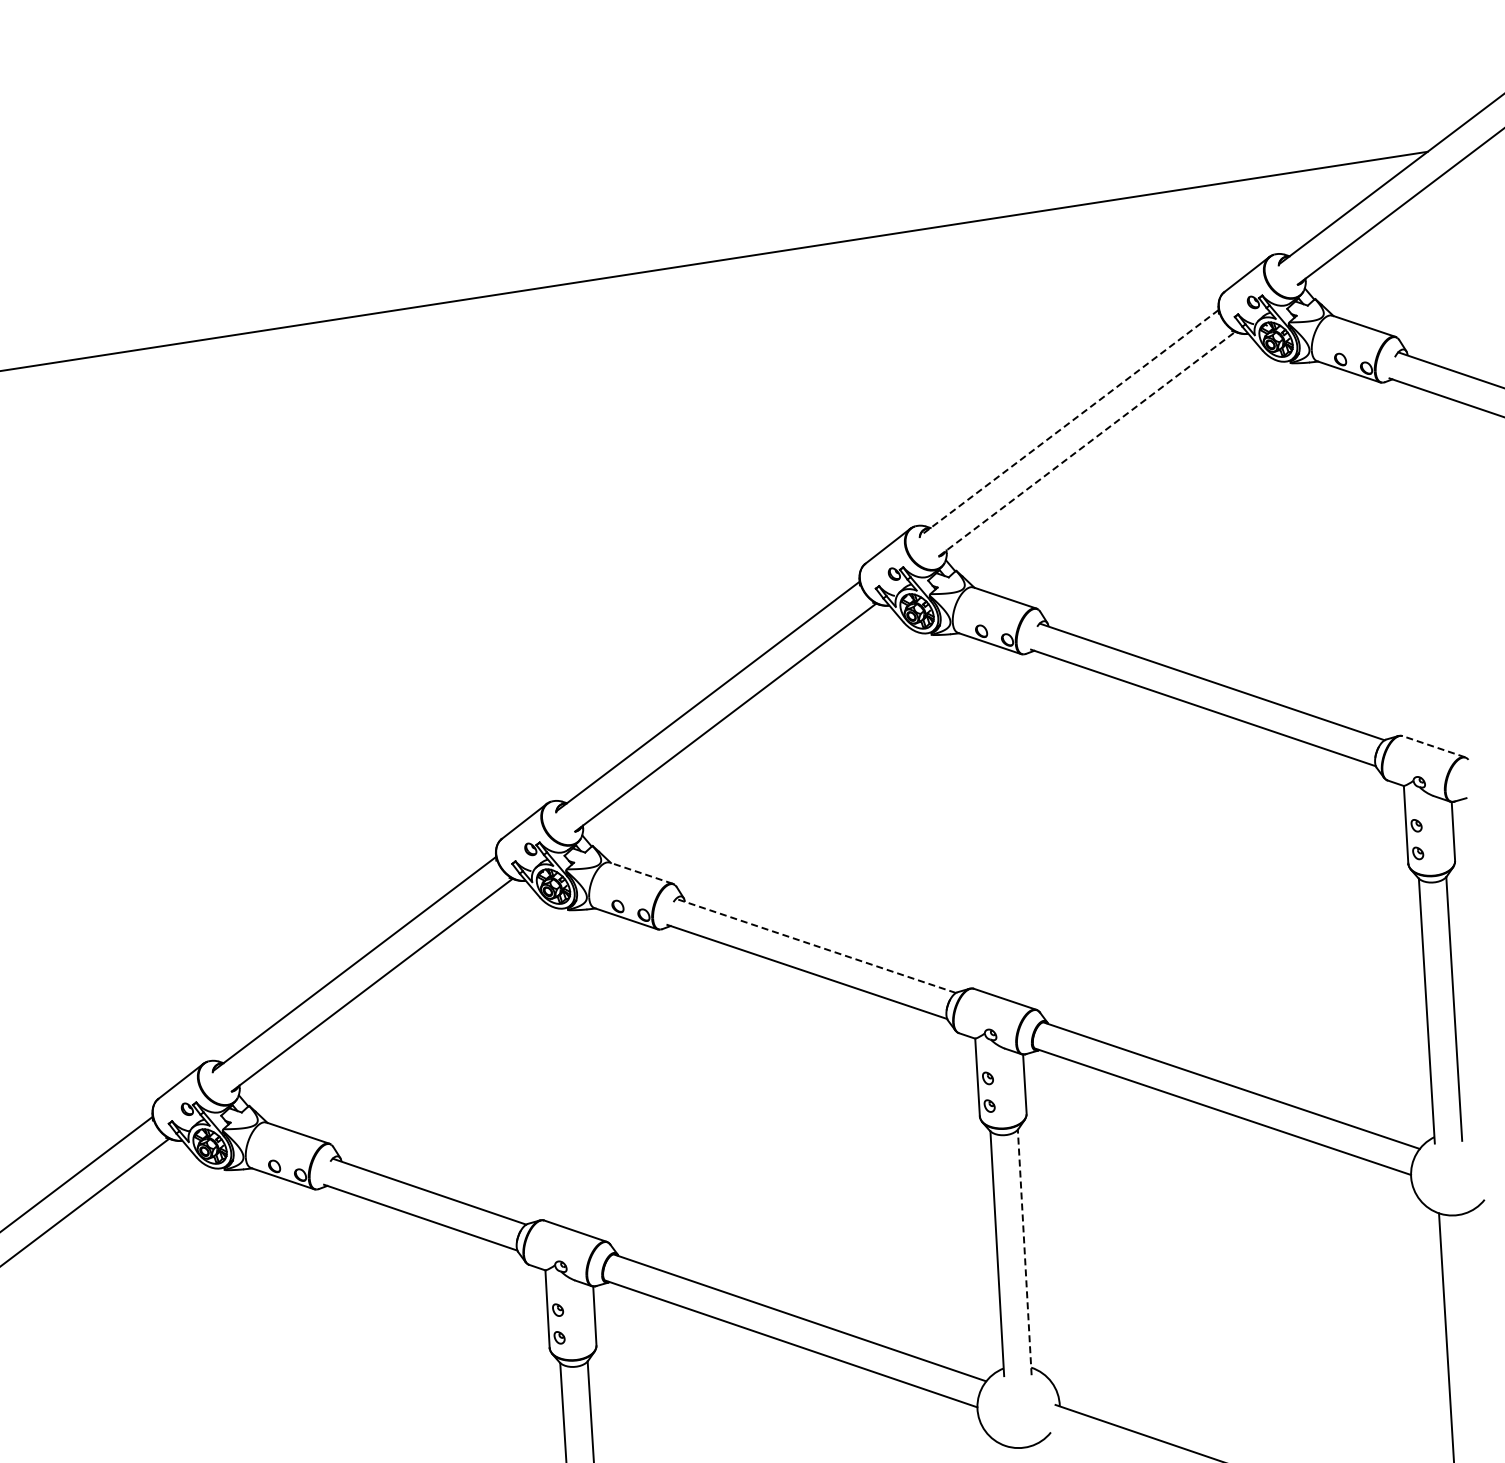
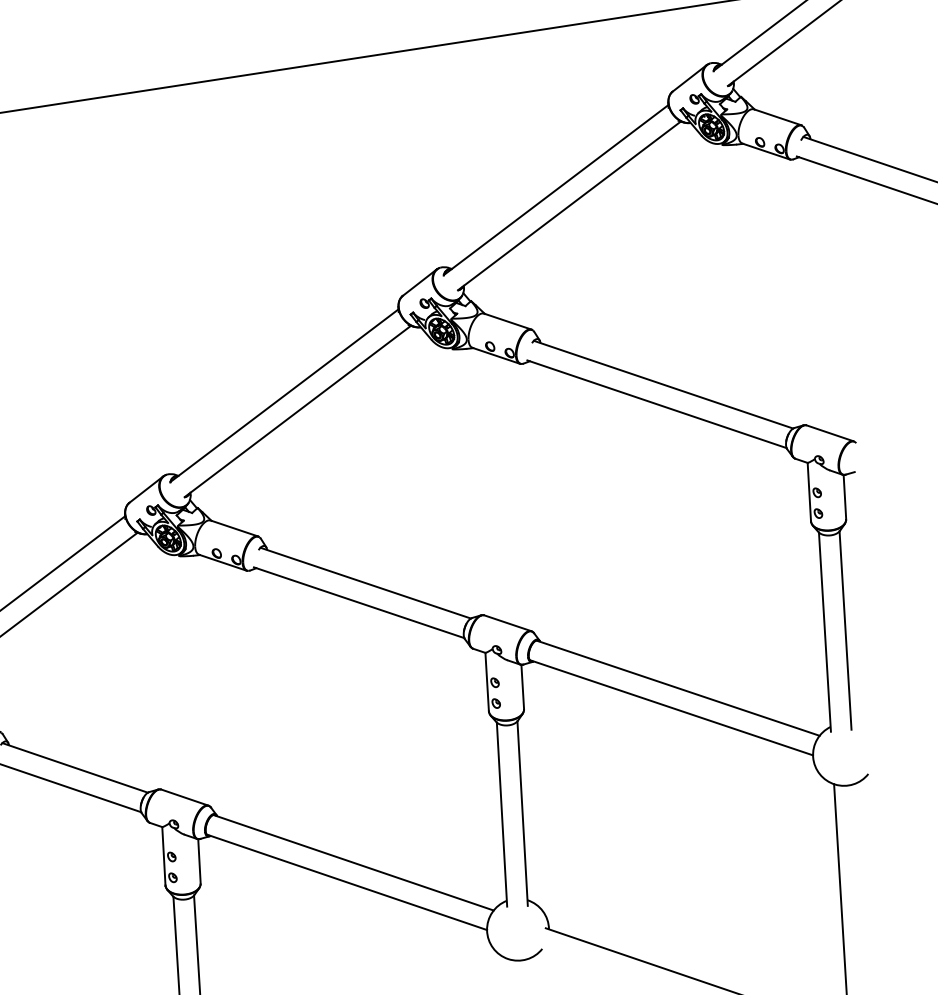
line: (1069, 423) -> (556, 190), dashed -> solid
line: (1086, 444) -> (569, 206), dashed -> solid
line: (1433, 746) -> (829, 433), dashed -> solid
line: (640, 873) -> (233, 528), dashed -> solid
line: (816, 945) -> (366, 582), dashed -> solid
line: (1024, 1252) -> (522, 813), dashed -> solid

